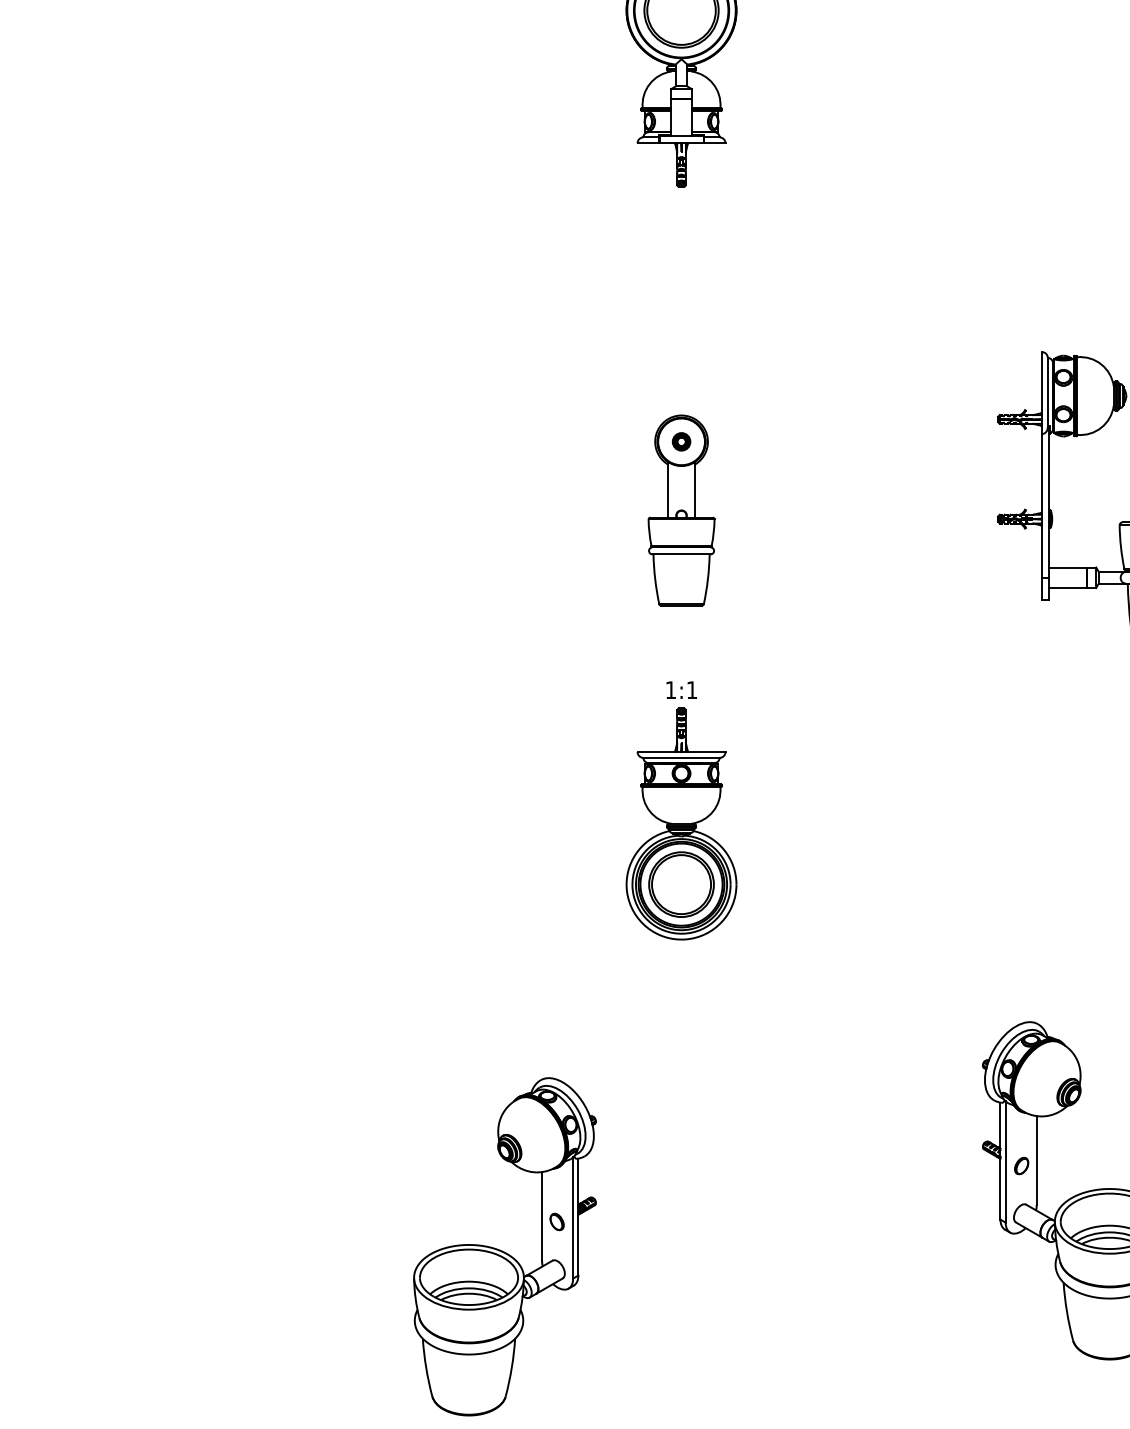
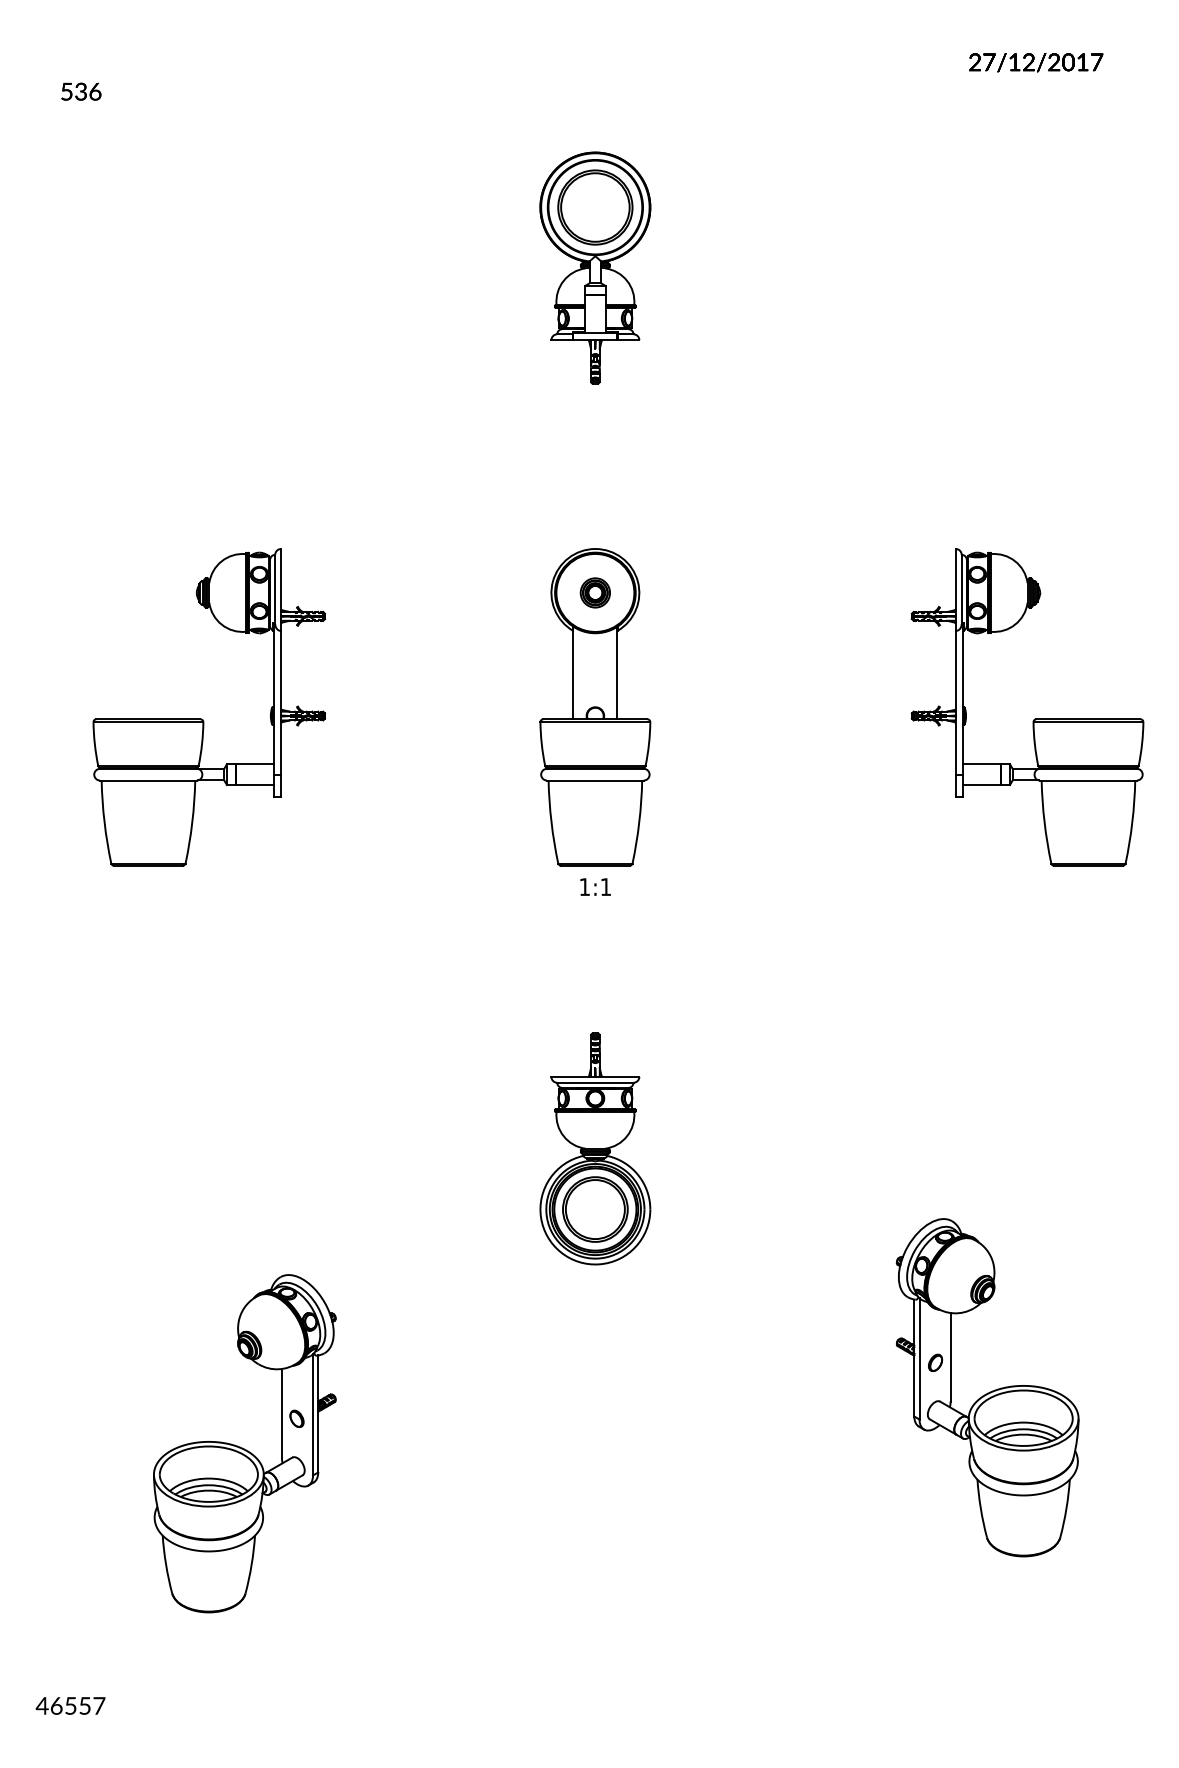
part: (681, 510) -> (595, 707), size x1.67
part: (289, 522) -> (203, 719), added
part: (681, 823) -> (595, 1148), moved
part: (504, 1246) -> (244, 1443), moved

